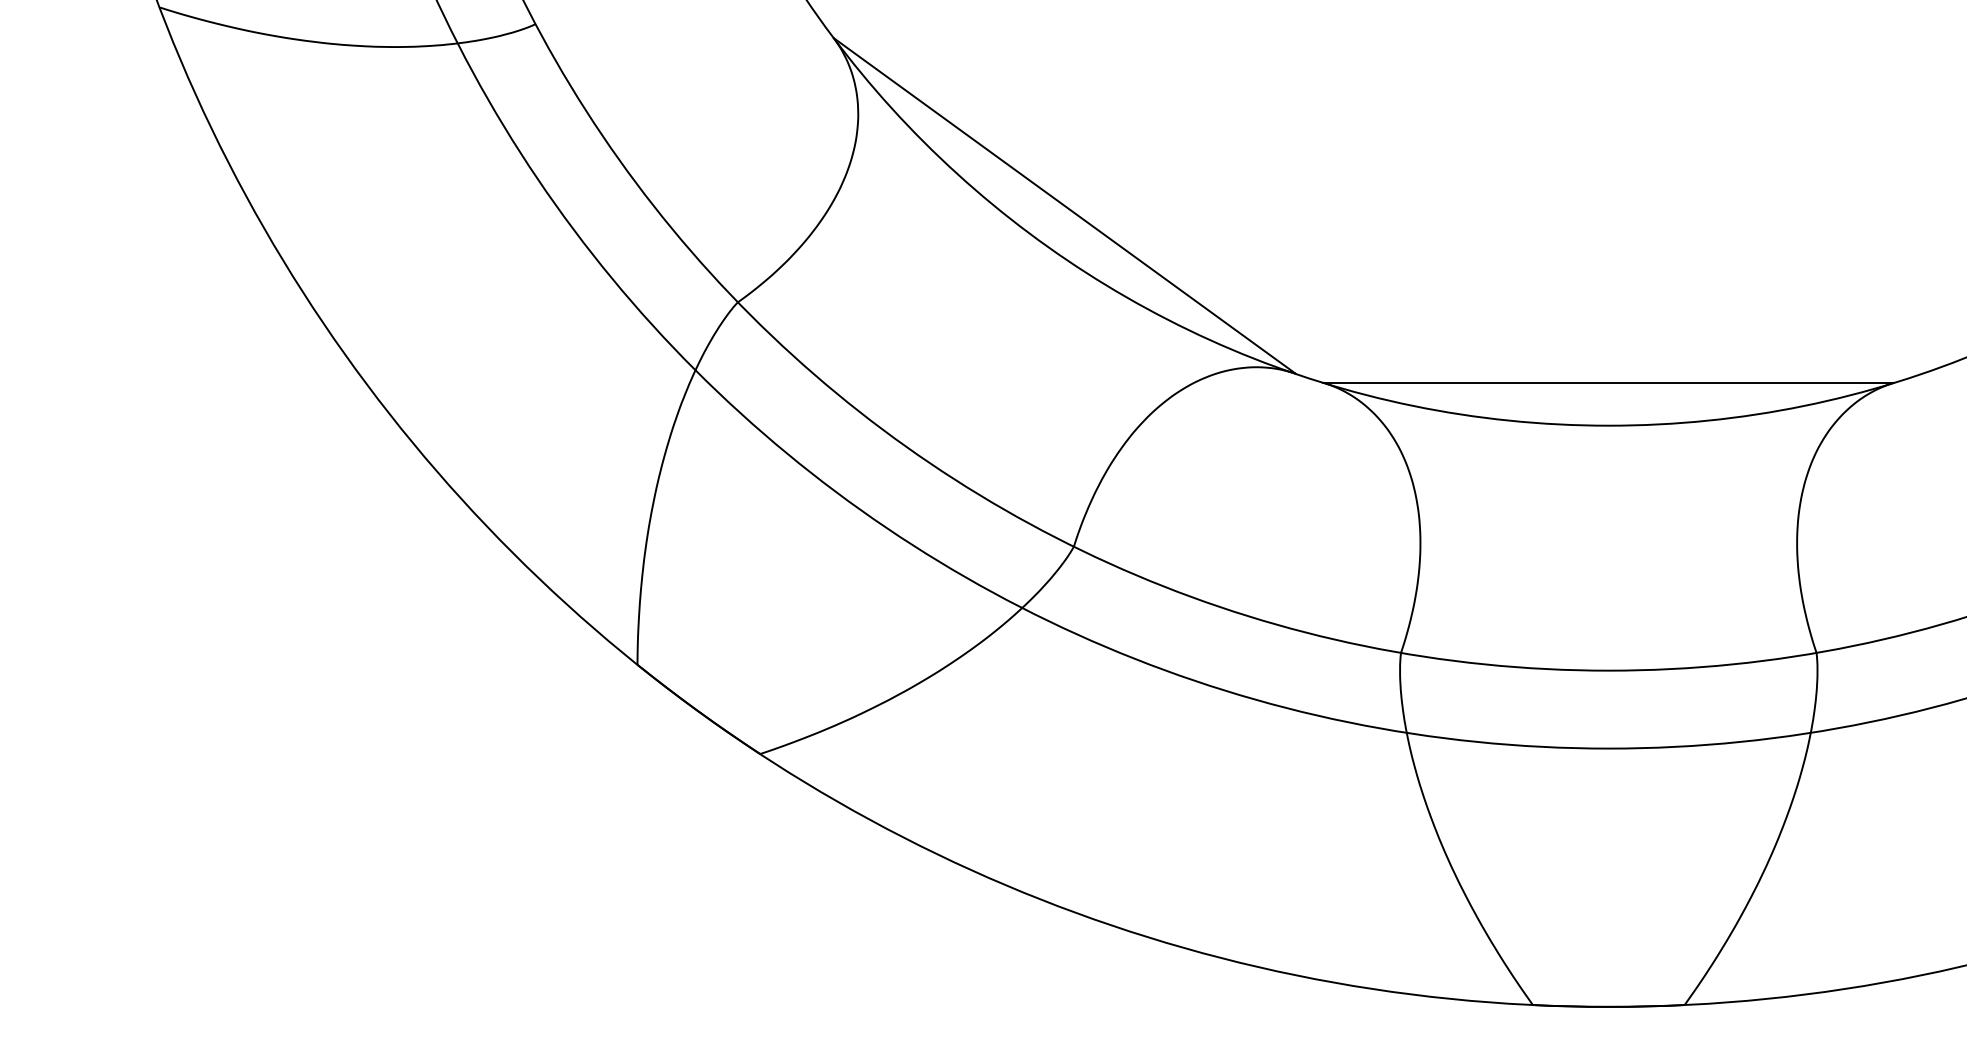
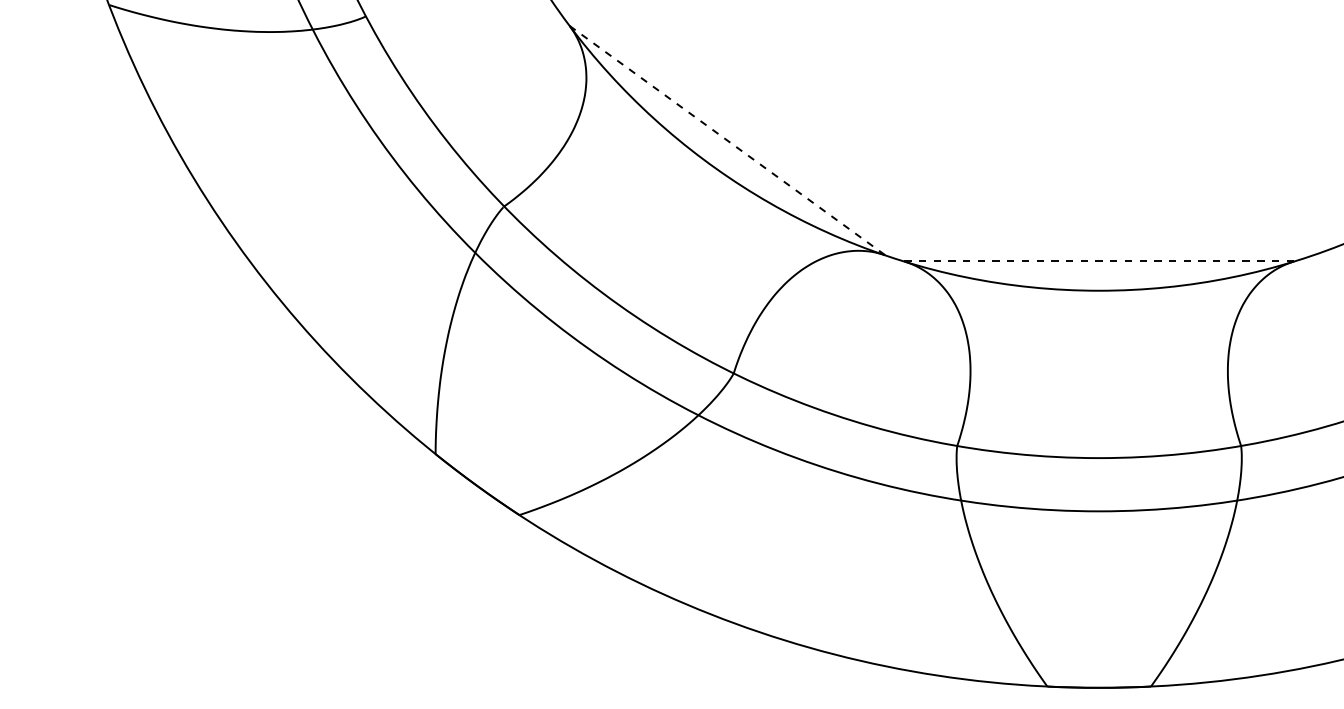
line: (1064, 205) -> (727, 140), solid -> dashed
line: (1609, 382) -> (1099, 261), solid -> dashed

